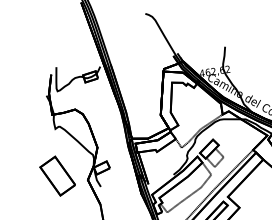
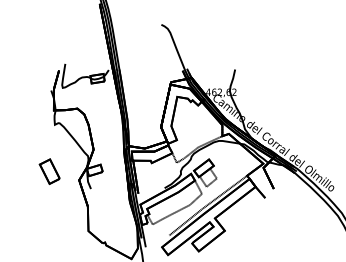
part: (57, 175) -> (49, 171), size x0.62

